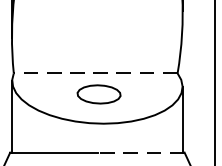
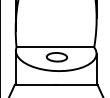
line: (95, 73) -> (55, 47), dashed -> solid
line: (142, 151) -> (77, 84), dashed -> solid

